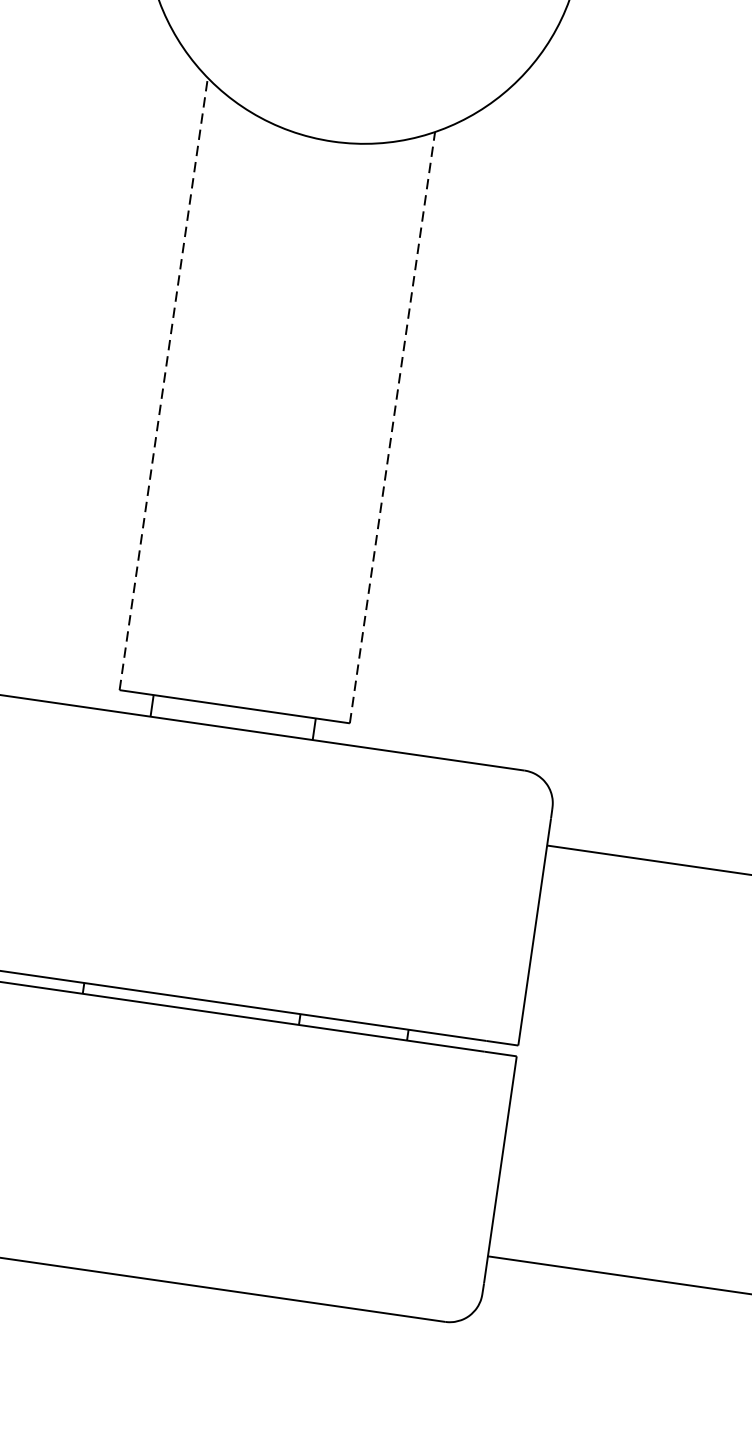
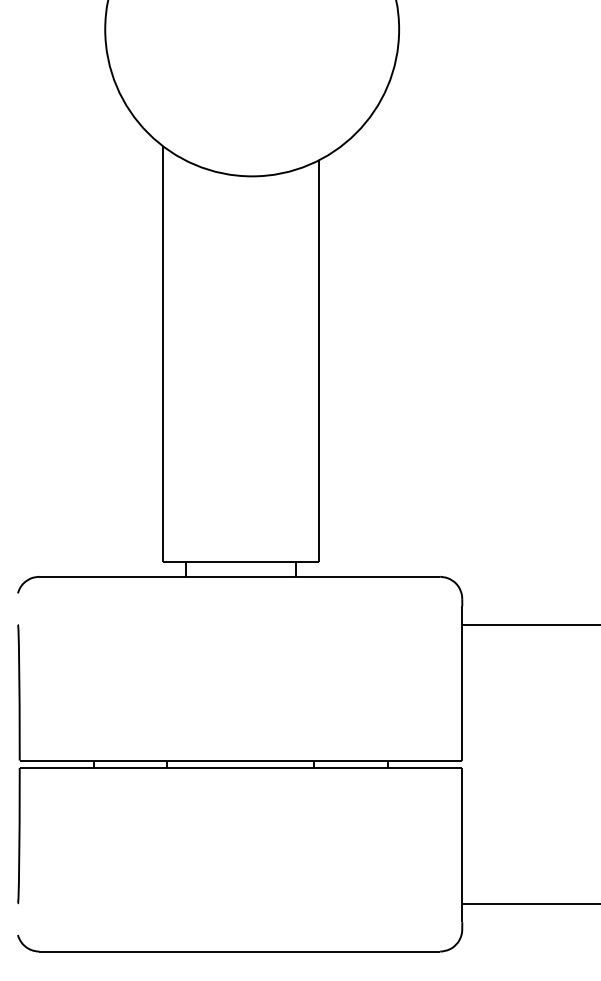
line: (163, 383) -> (162, 353), dashed -> solid
line: (392, 428) -> (319, 361), dashed -> solid

